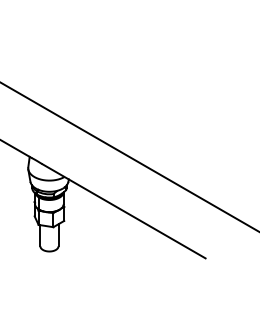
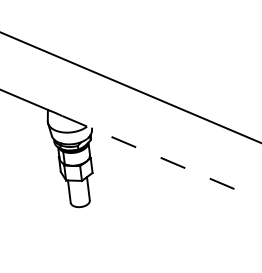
line: (124, 211) -> (154, 155), solid -> dashed

